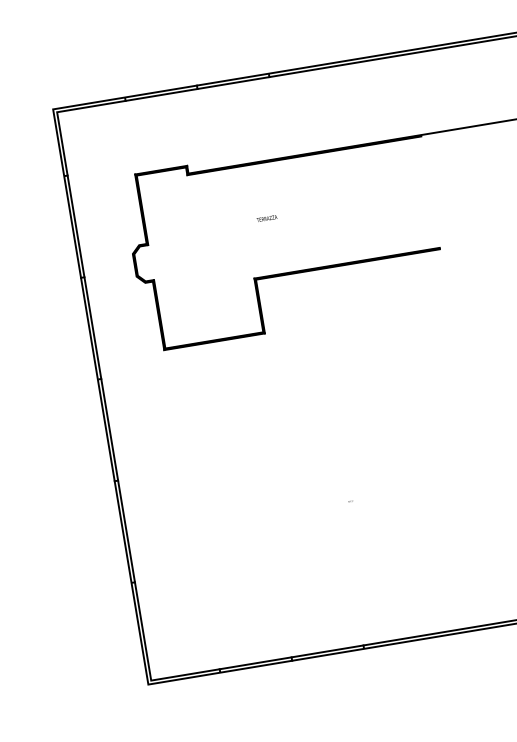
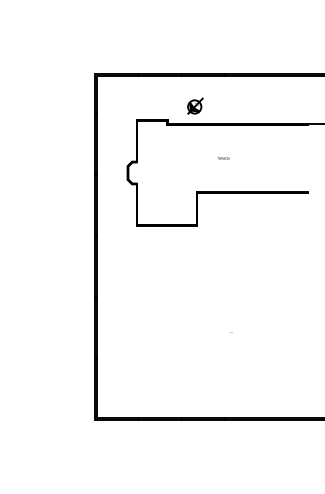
part: (228, 134) -> (195, 105), added
text: (266, 218) -> (223, 158), moved

